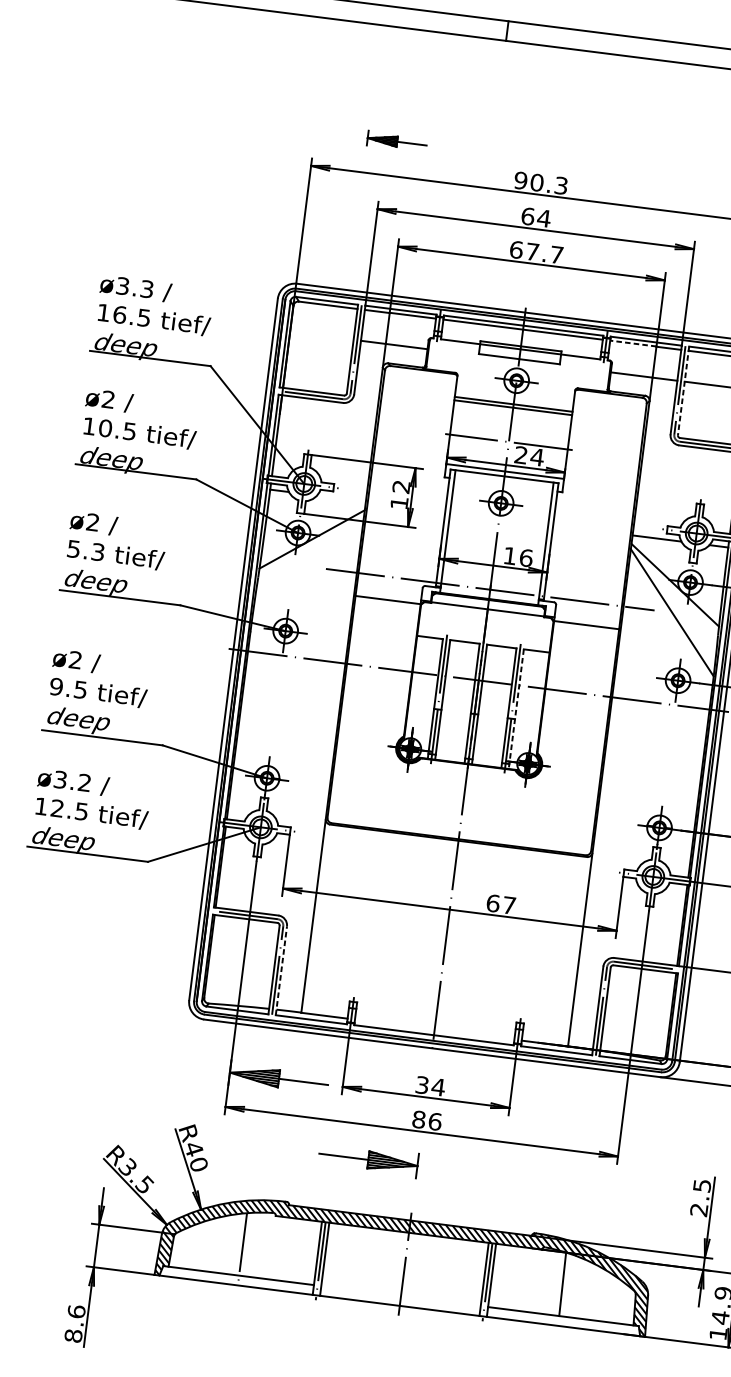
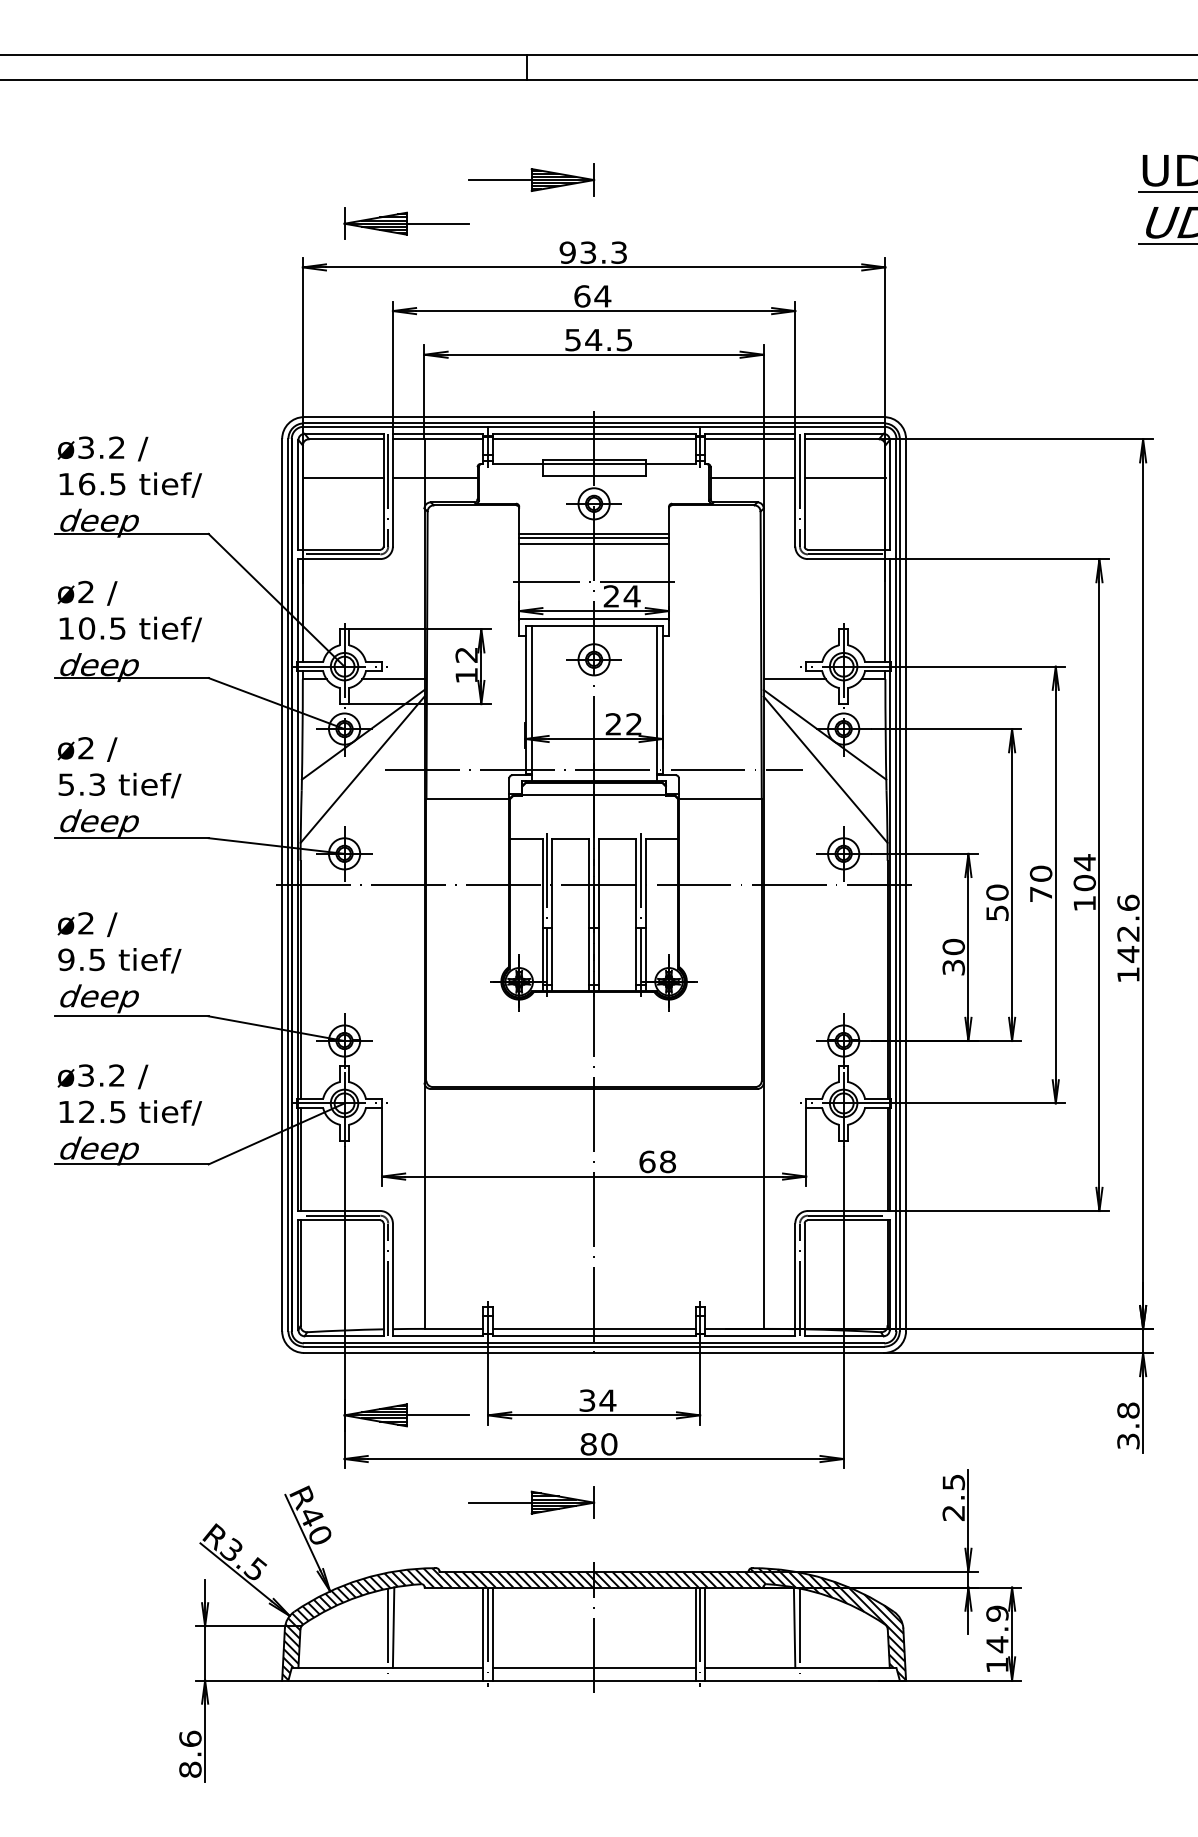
part: (499, 119) -> (531, 179), added
part: (397, 141) -> (406, 223), size x1.67
text: (537, 182) -> (588, 252), 90.3 -> 93.3
text: (536, 251) -> (598, 339), 67.7 -> 54.5
text: (146, 288) -> (116, 447), ø3.3 -> ø3.2
line: (321, 335) -> (342, 478), added
line: (632, 343) -> (733, 438), dashed -> solid
line: (683, 391) -> (804, 490), dashed -> solid
line: (512, 412) -> (593, 544), added
line: (341, 498) -> (393, 679), added
text: (517, 557) -> (623, 724), 16 -> 22
line: (308, 566) -> (362, 769), added
line: (516, 709) -> (645, 915), dashed -> solid
text: (509, 905) -> (668, 1161), 67 -> 68
line: (281, 970) -> (392, 1279), dashed -> solid
line: (434, 1029) -> (593, 1329), added
text: (435, 1121) -> (609, 1444), 86 -> 80
line: (247, 1244) -> (393, 1627), added
line: (566, 1290) -> (800, 1634), added
line: (400, 1296) -> (593, 1668), added

